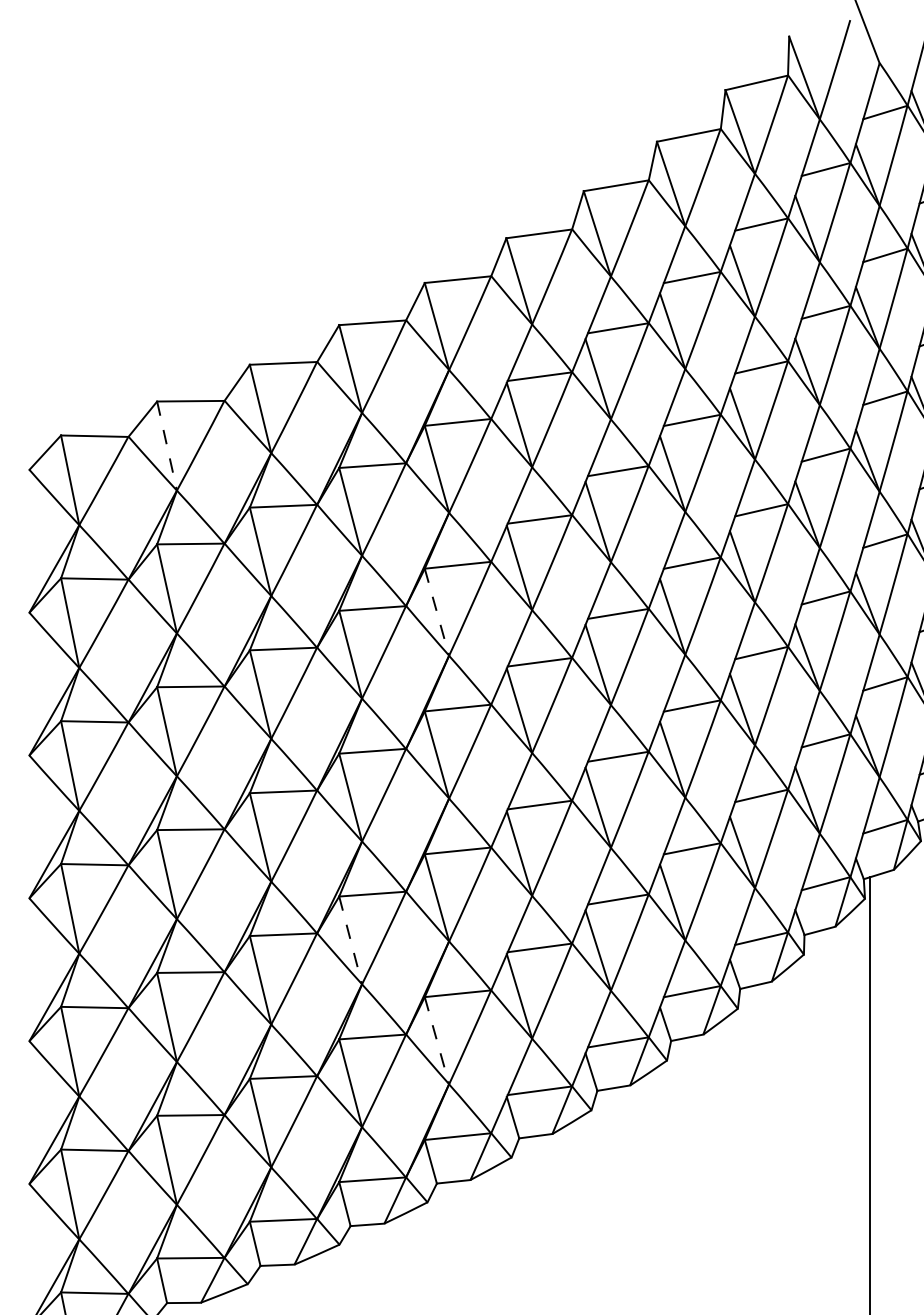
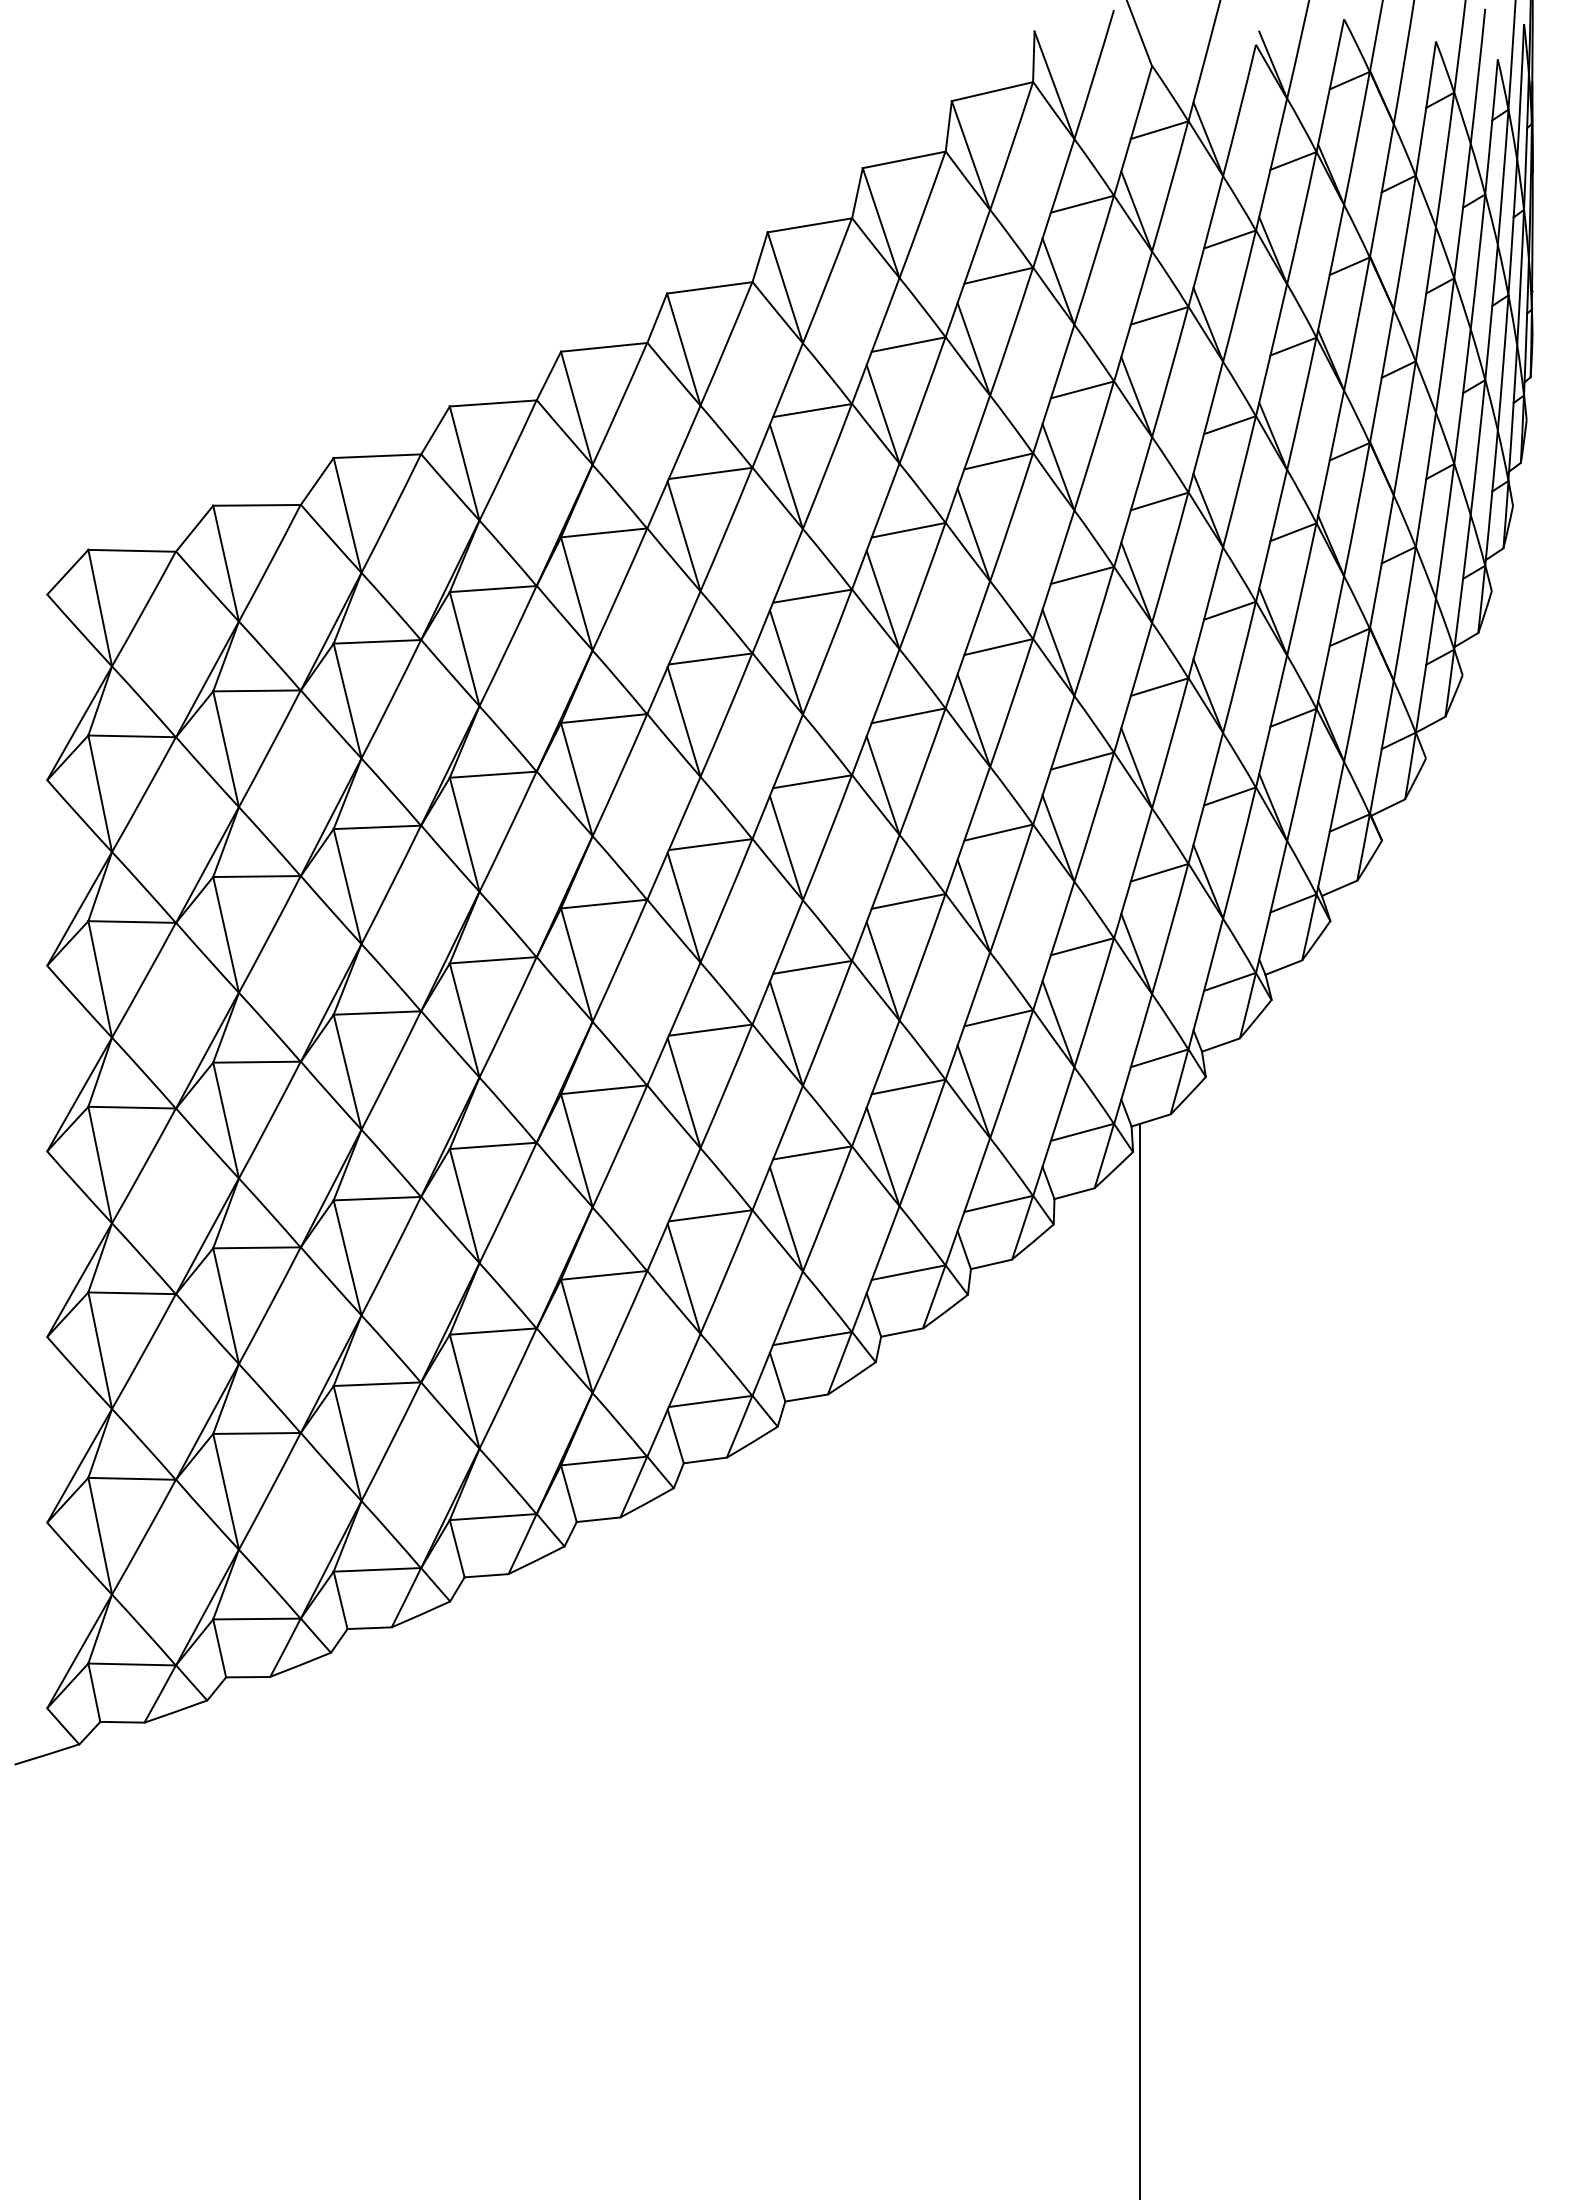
line: (167, 446) -> (226, 564), dashed -> solid
line: (436, 612) -> (576, 779), dashed -> solid
line: (350, 940) -> (464, 1206), dashed -> solid
line: (436, 1040) -> (576, 1336), dashed -> solid

